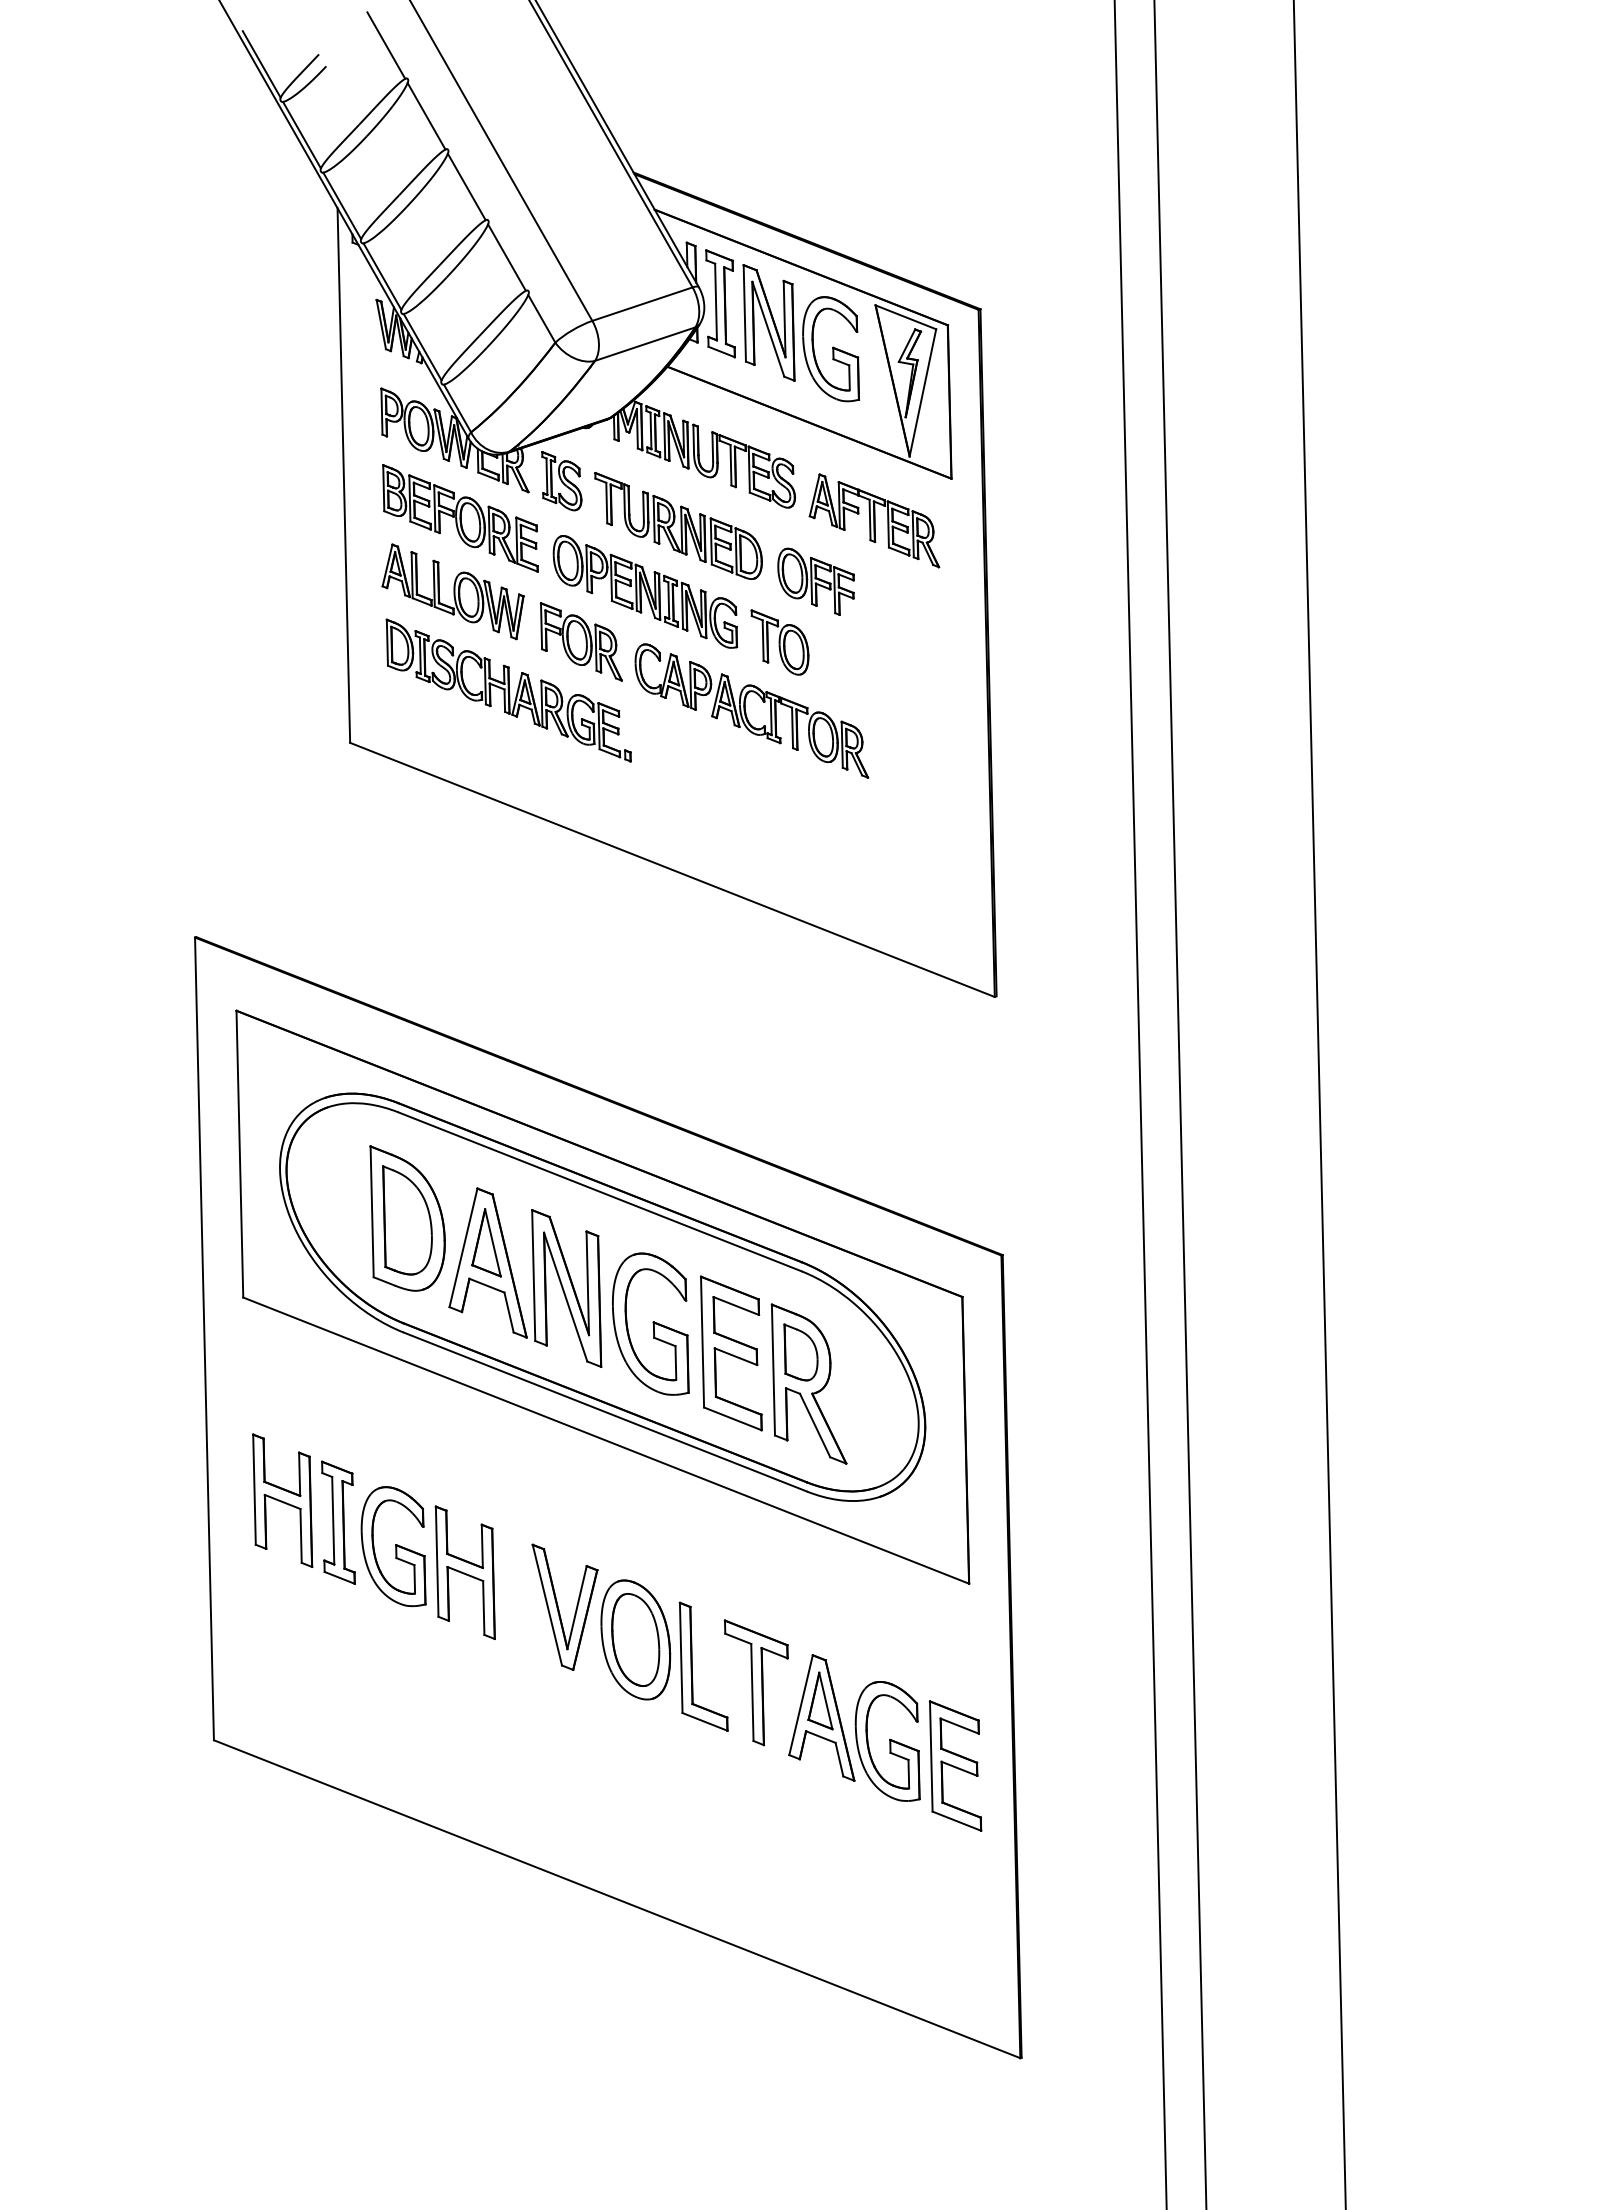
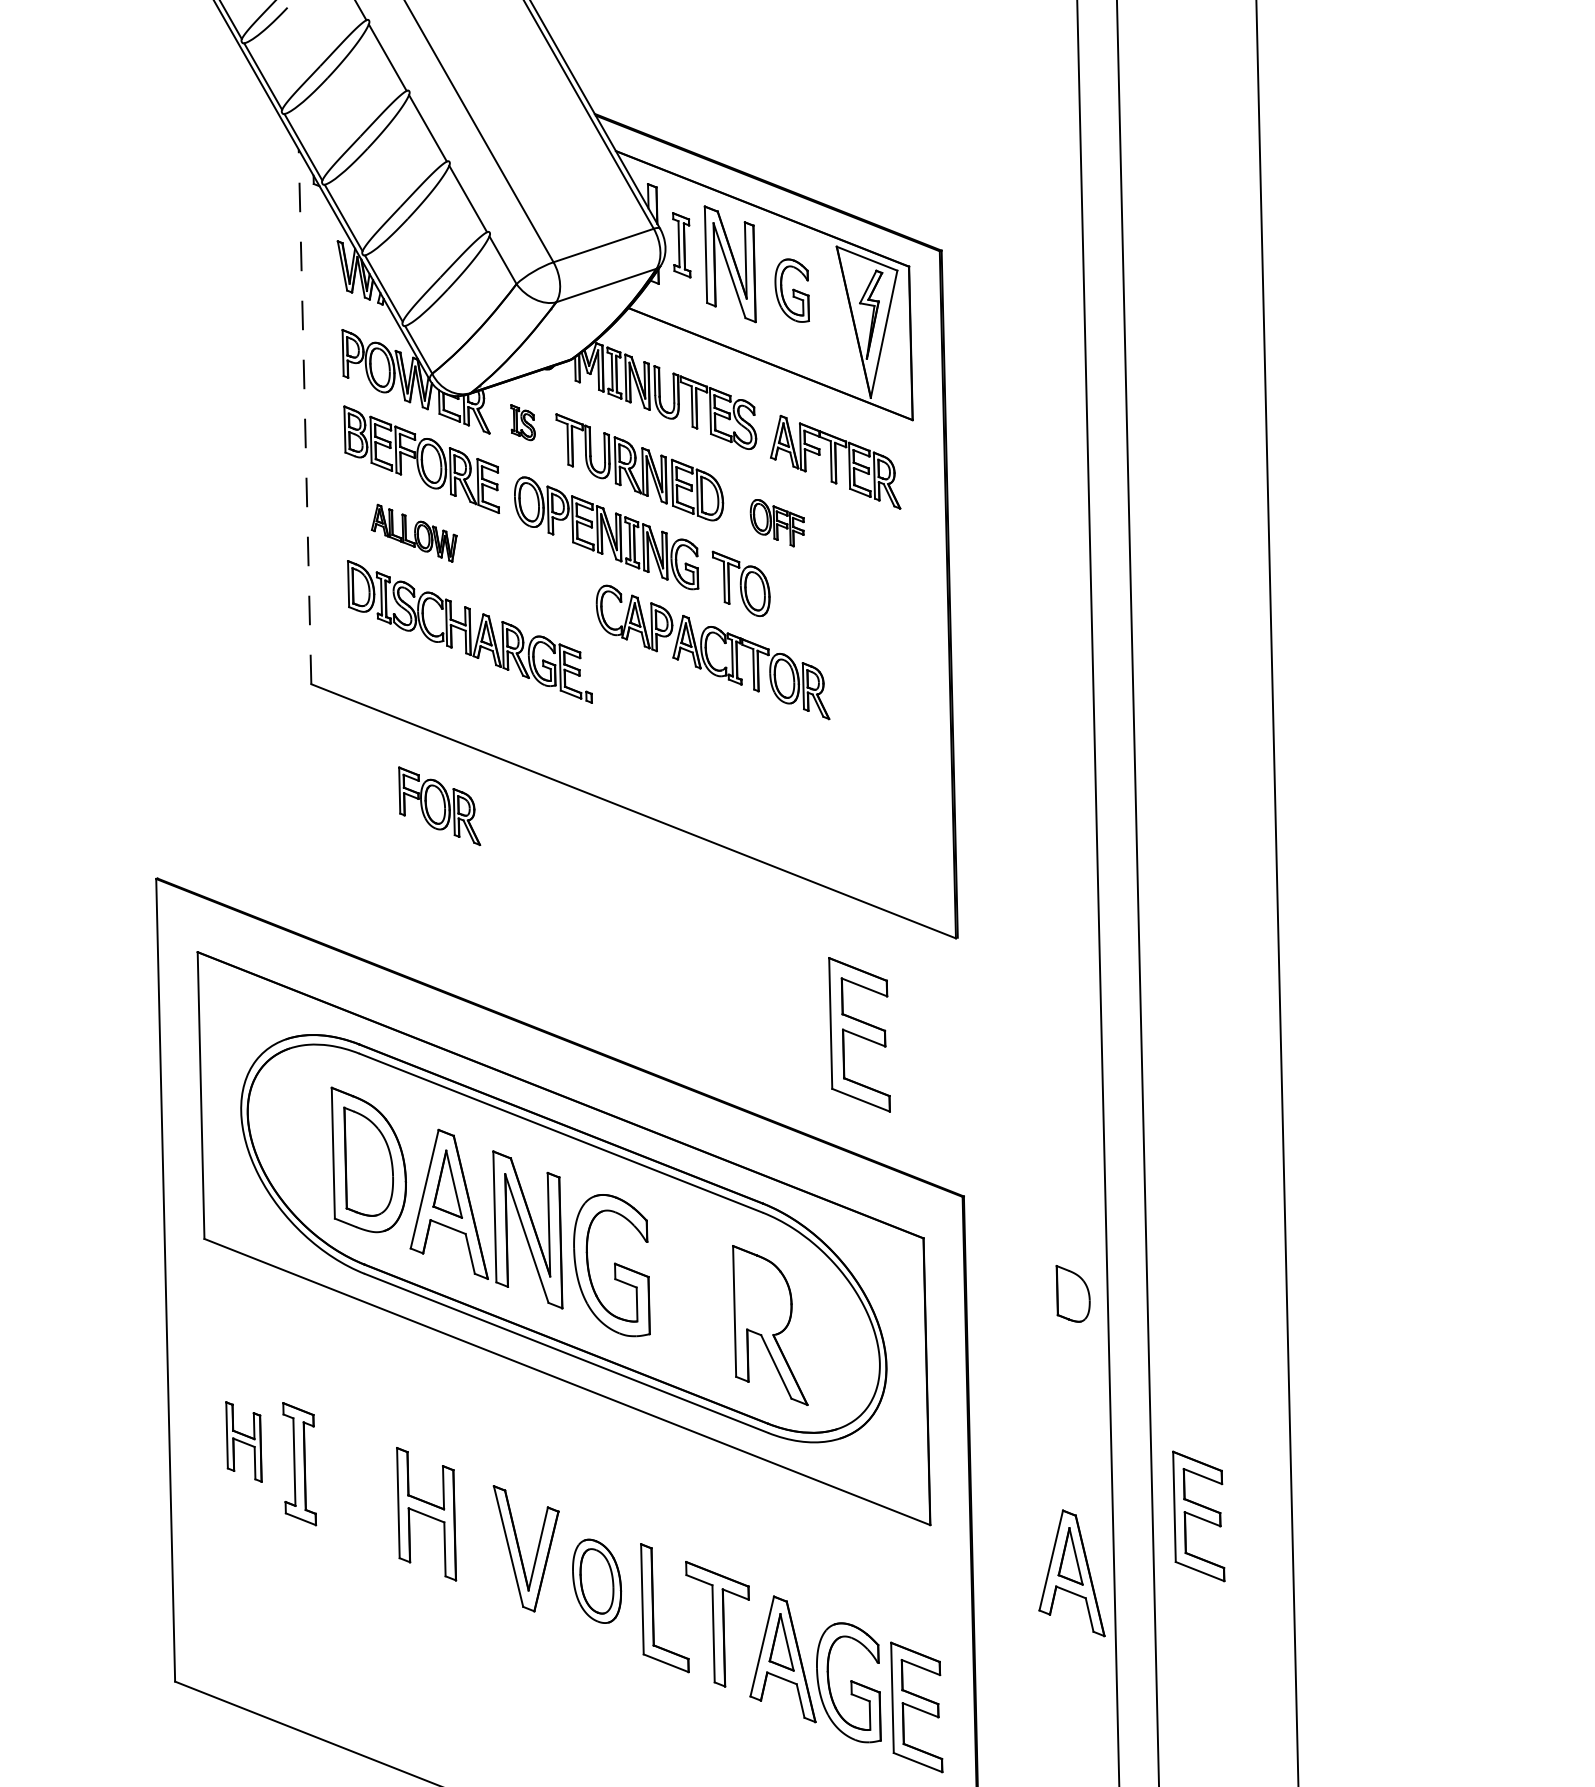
part: (720, 303) -> (681, 244), size x0.6
part: (830, 349) -> (791, 290), size x0.6
line: (343, 475) -> (304, 416), solid -> dashed
part: (561, 481) -> (522, 422), size x0.6
part: (815, 581) -> (776, 522), size x0.7
part: (452, 591) -> (413, 532), size x0.6
part: (581, 641) -> (439, 805), moved
part: (800, 1352) -> (1072, 1293), moved
part: (731, 1353) -> (859, 1034), moved
part: (282, 1500) -> (243, 1441), size x0.6
part: (393, 1546) -> (354, 1487), removed
part: (1237, 1574) -> (1198, 1515), added
part: (1110, 1631) -> (1071, 1572), added
part: (635, 1639) -> (596, 1580), size x0.7

